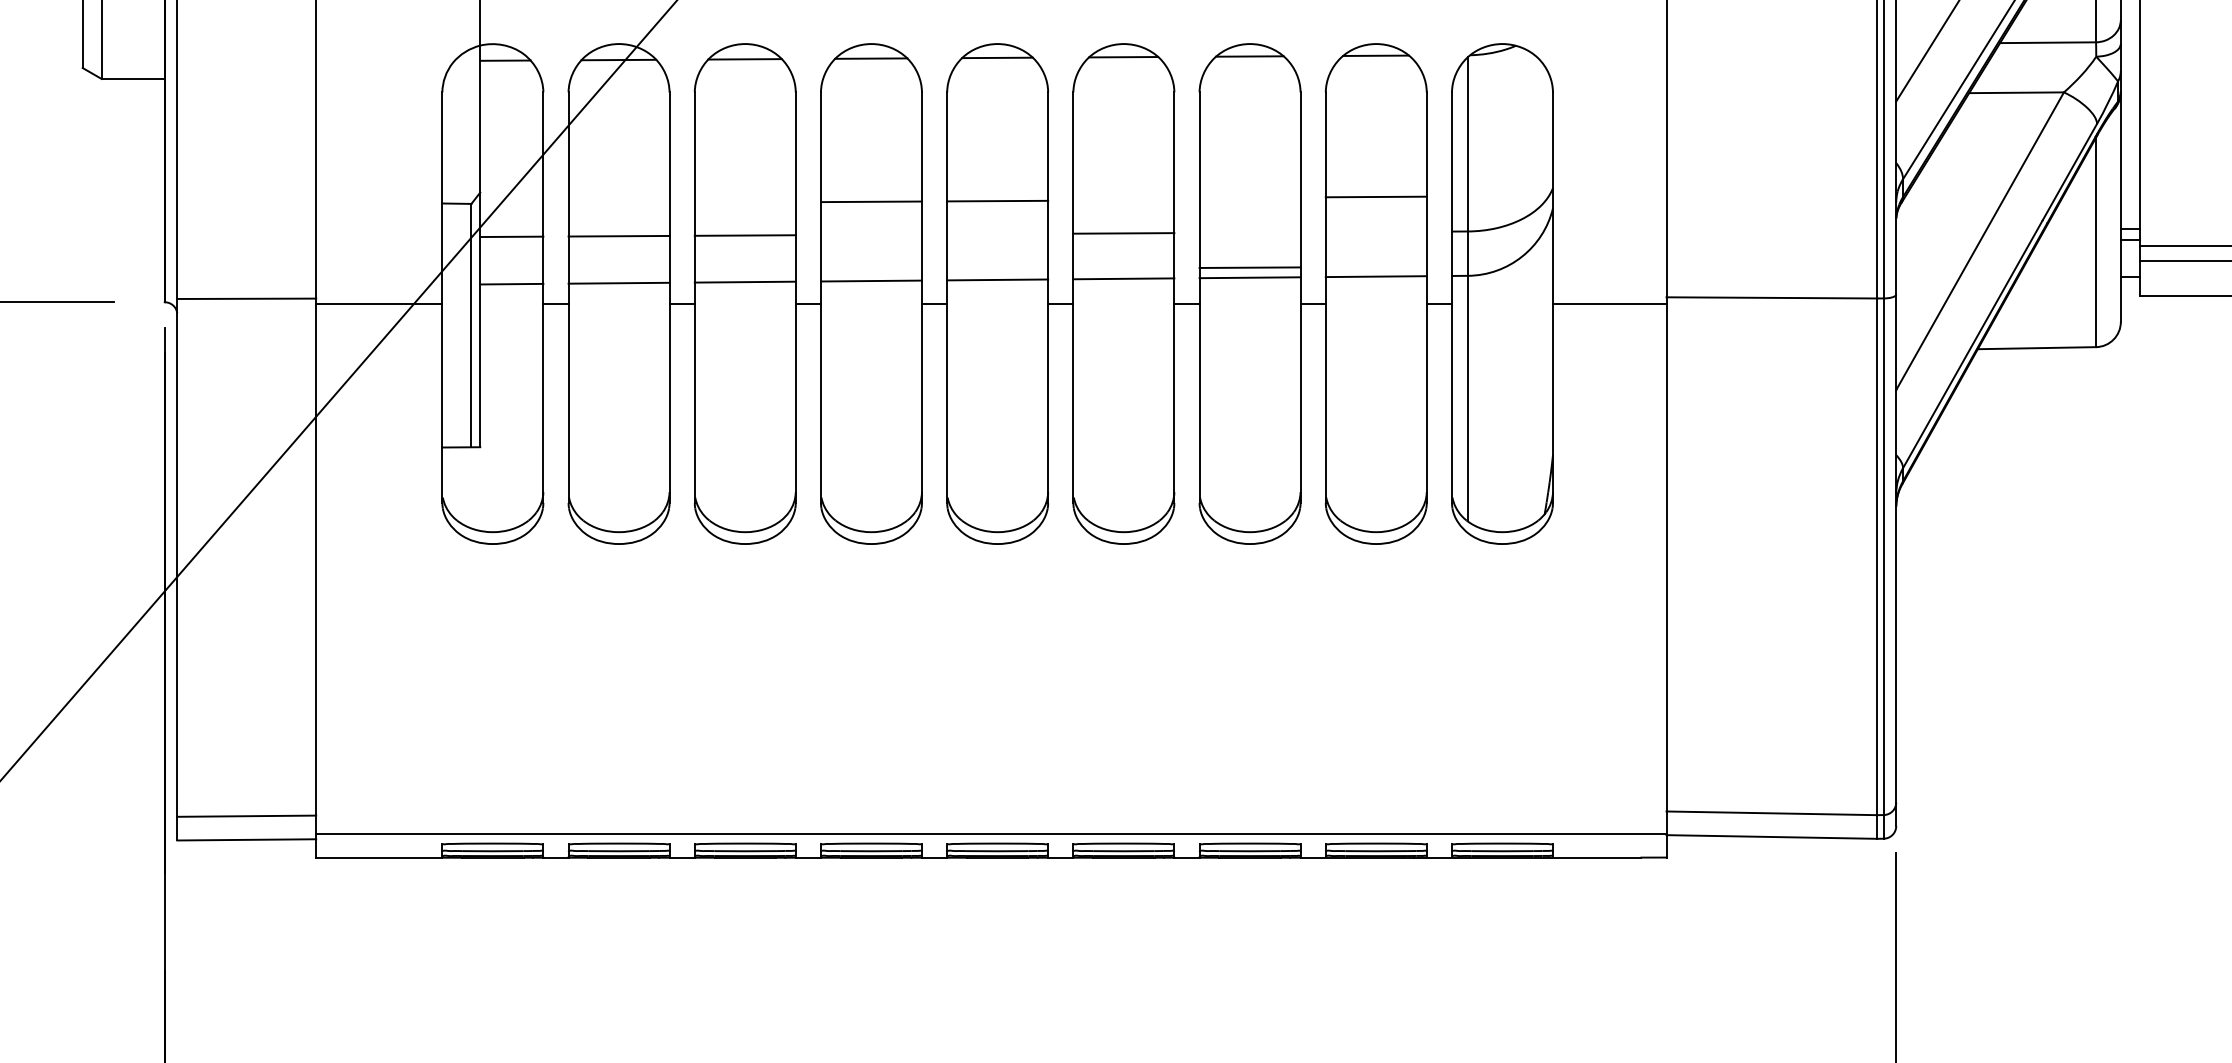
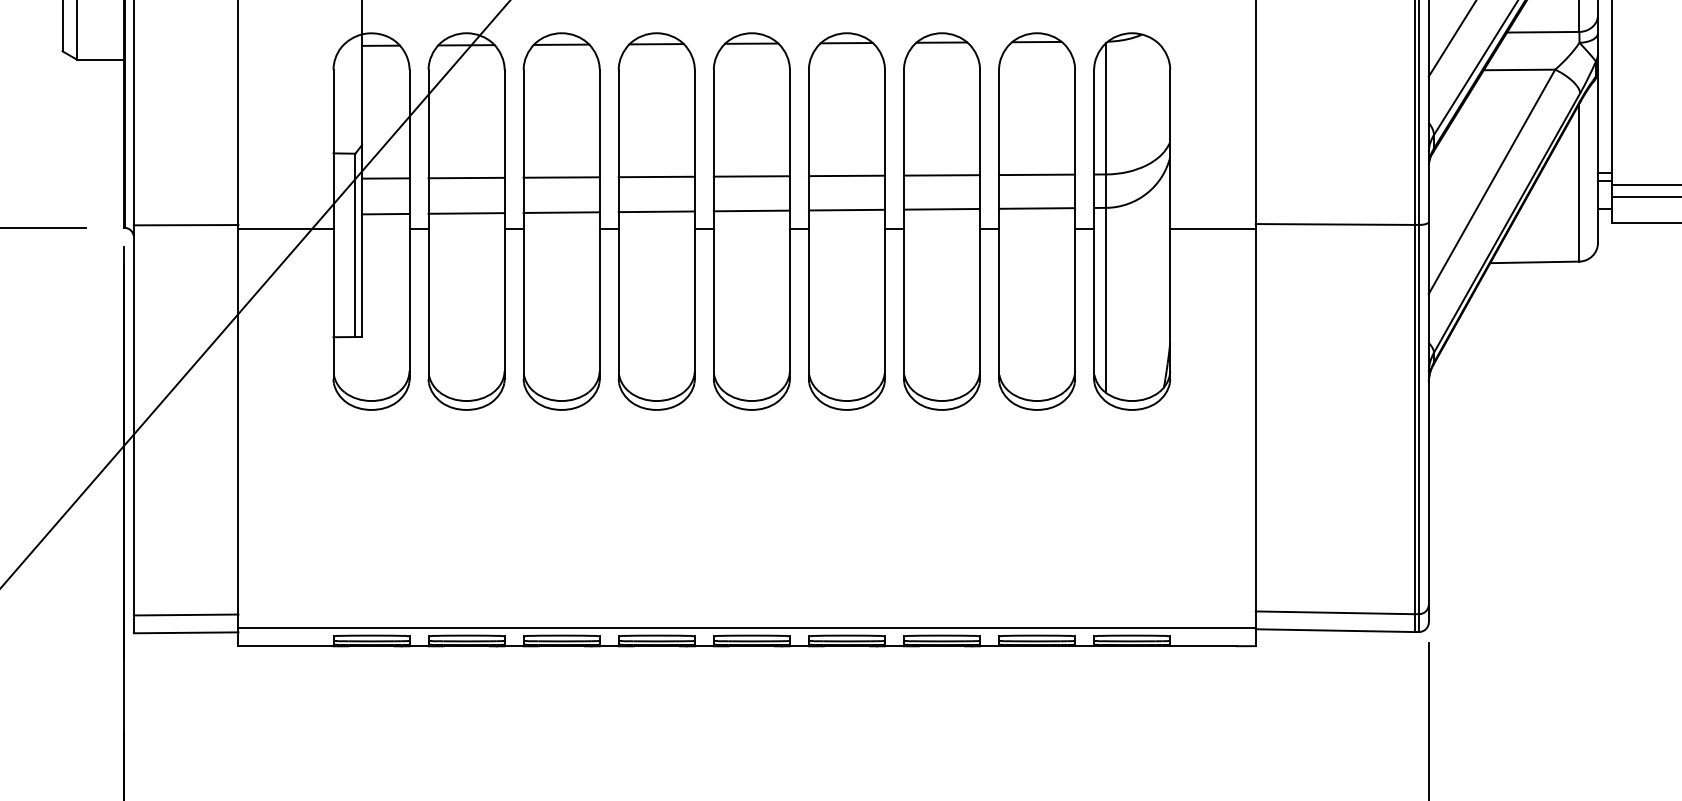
line: (1375, 196) -> (1036, 174), moved
line: (997, 200) -> (751, 175), moved
line: (871, 201) -> (656, 176), moved
line: (1249, 267) -> (941, 175), moved

